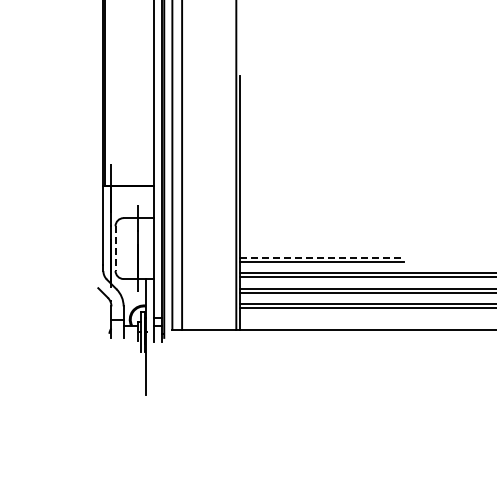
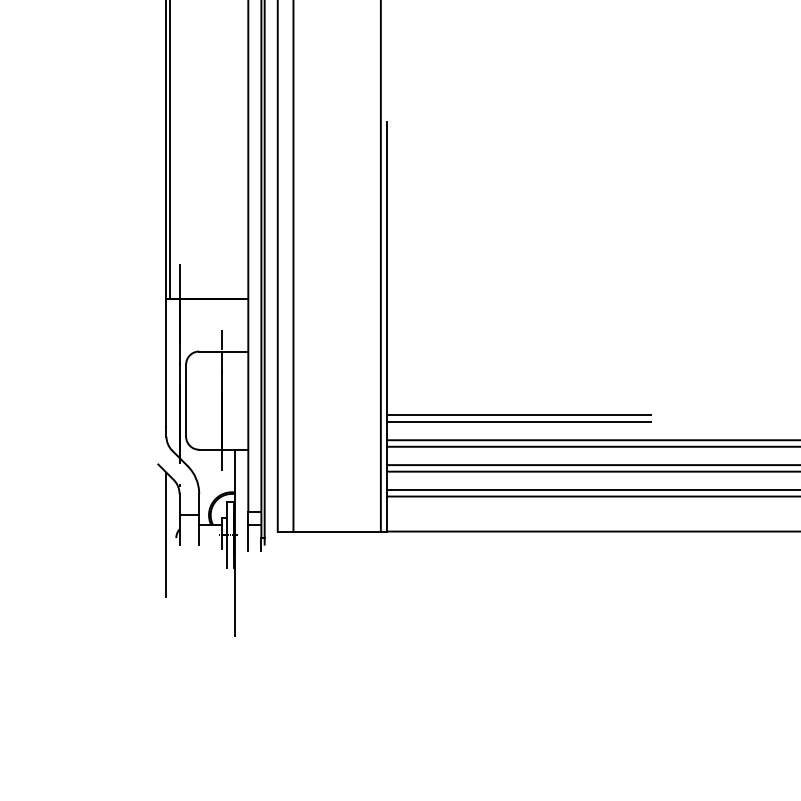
line: (115, 249) -> (186, 402), dashed -> solid
line: (322, 257) -> (519, 415), dashed -> solid
line: (103, 331) -> (166, 534), added

